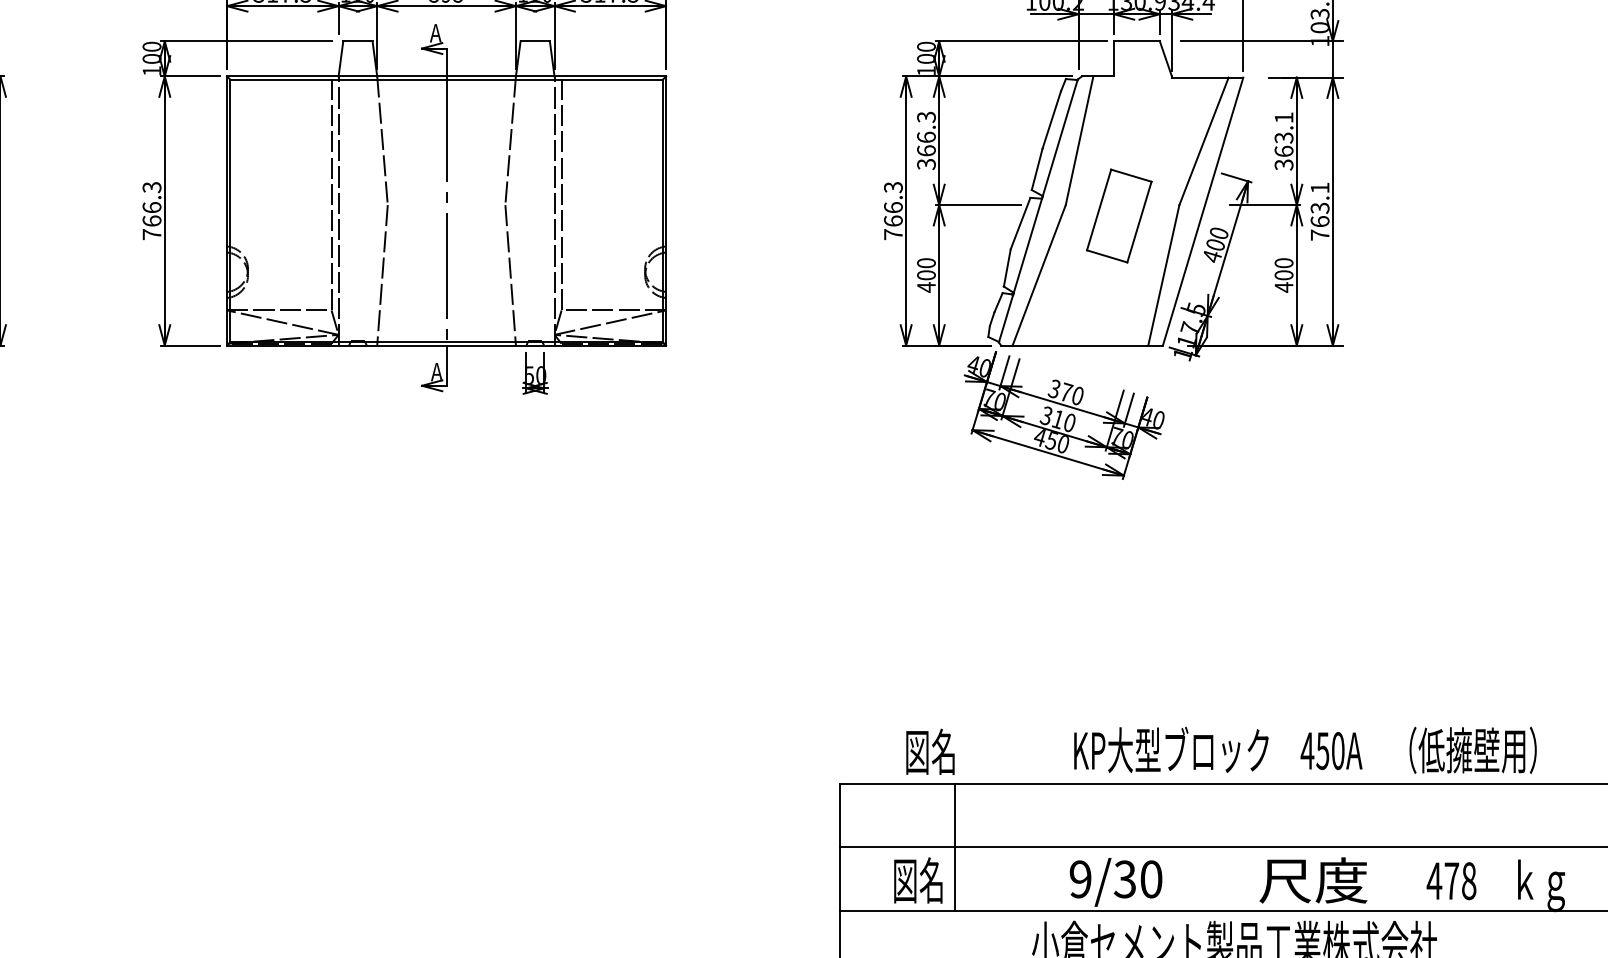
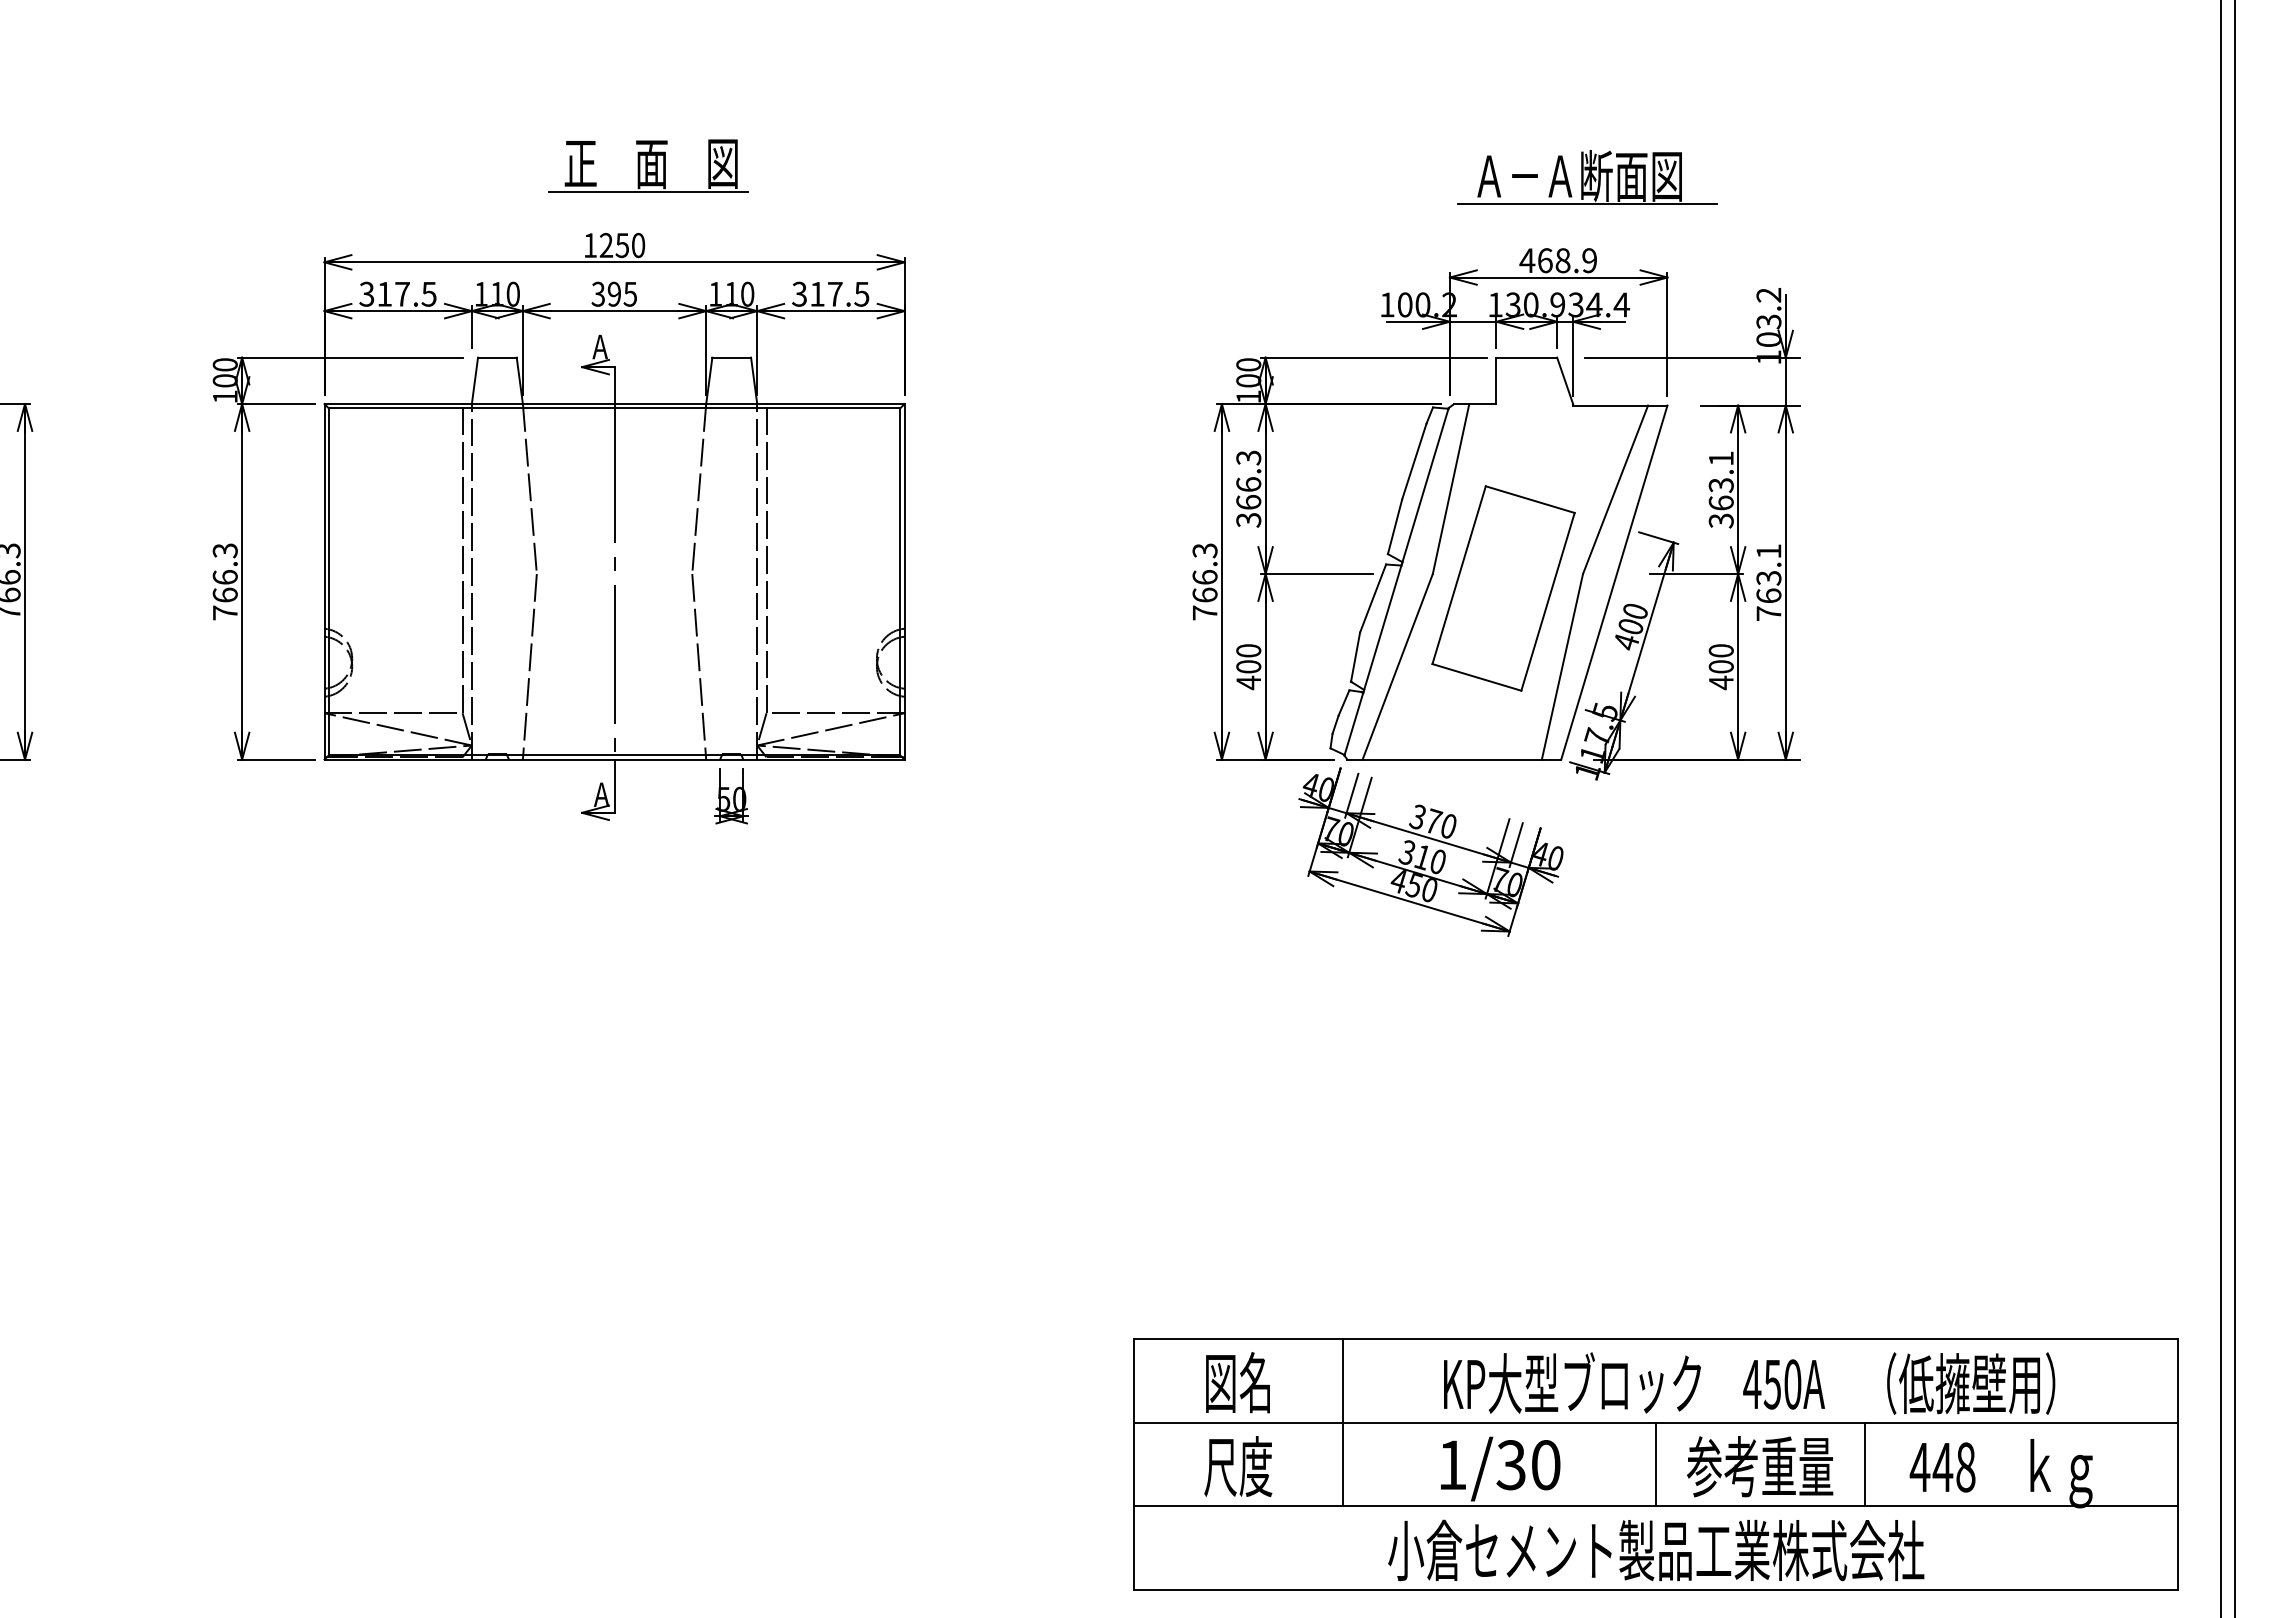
part: (1119, 216) -> (1503, 588), size x1.67
text: (1305, 750) -> (1749, 1383), moved
text: (930, 751) -> (1237, 1382), moved
line: (955, 847) -> (1342, 1422), moved
line: (1235, 878) -> (1656, 1464), added
line: (1392, 878) -> (1864, 1464), added
text: (1080, 879) -> (1452, 1465), 9/30 -> 1/30
text: (918, 880) -> (1238, 1466), 図名 -> 尺度
text: (1313, 880) -> (1760, 1466), 尺度 -> 参考重量
text: (1451, 881) -> (1942, 1467), 478 -> 448

